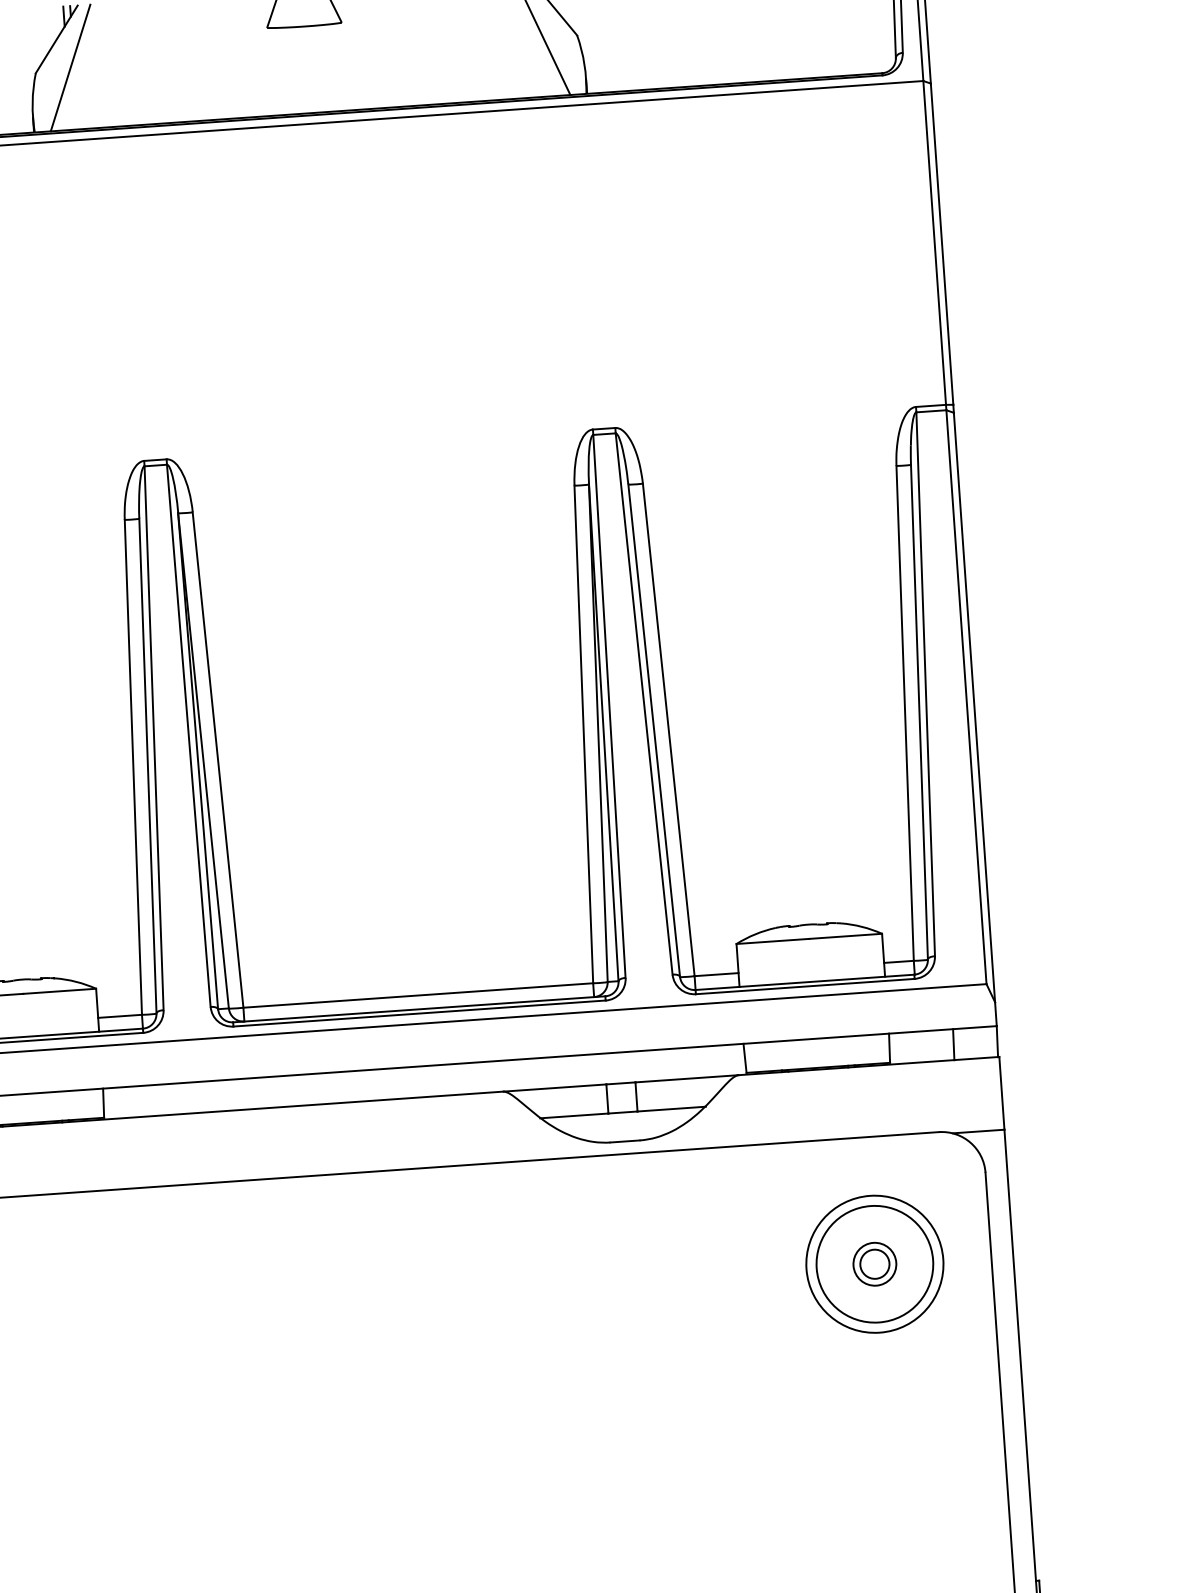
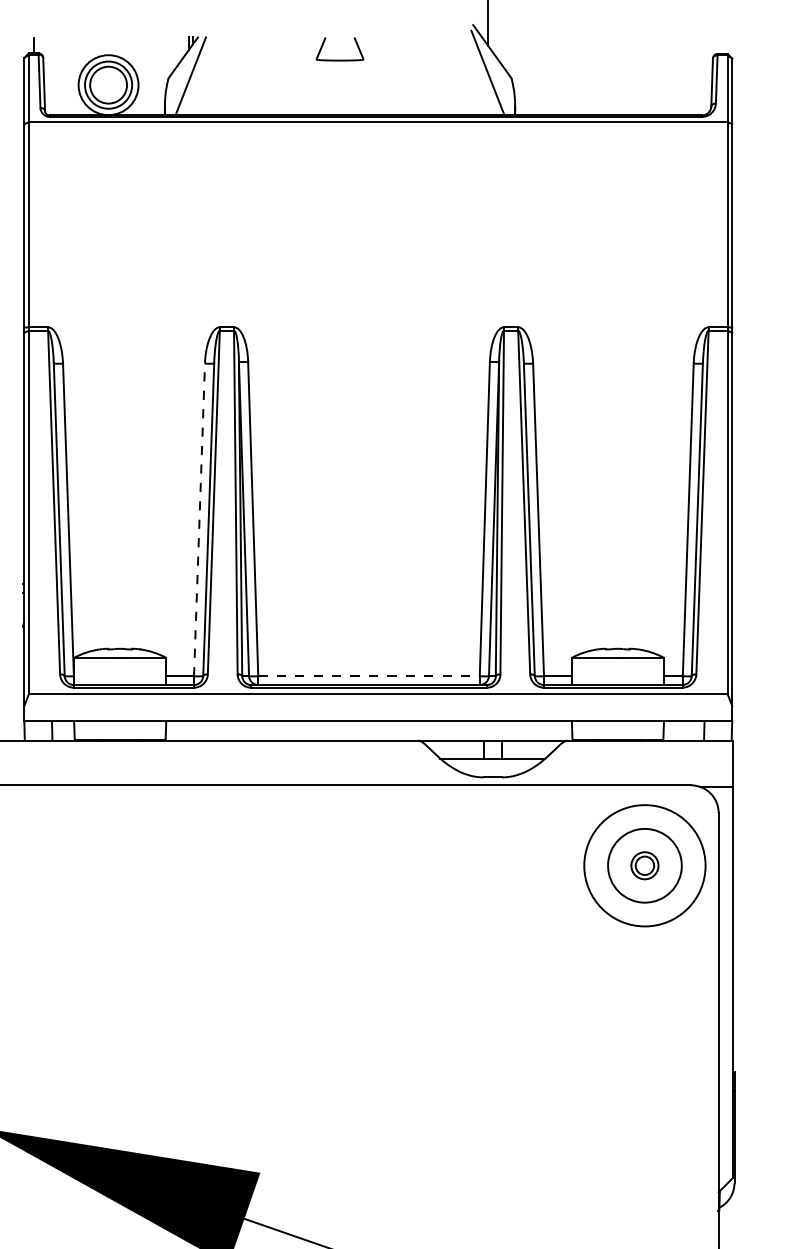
line: (133, 766) -> (199, 519), solid -> dashed
line: (419, 995) -> (369, 676), solid -> dashed
circle: (874, 1263) -> (644, 865), size x1.4

